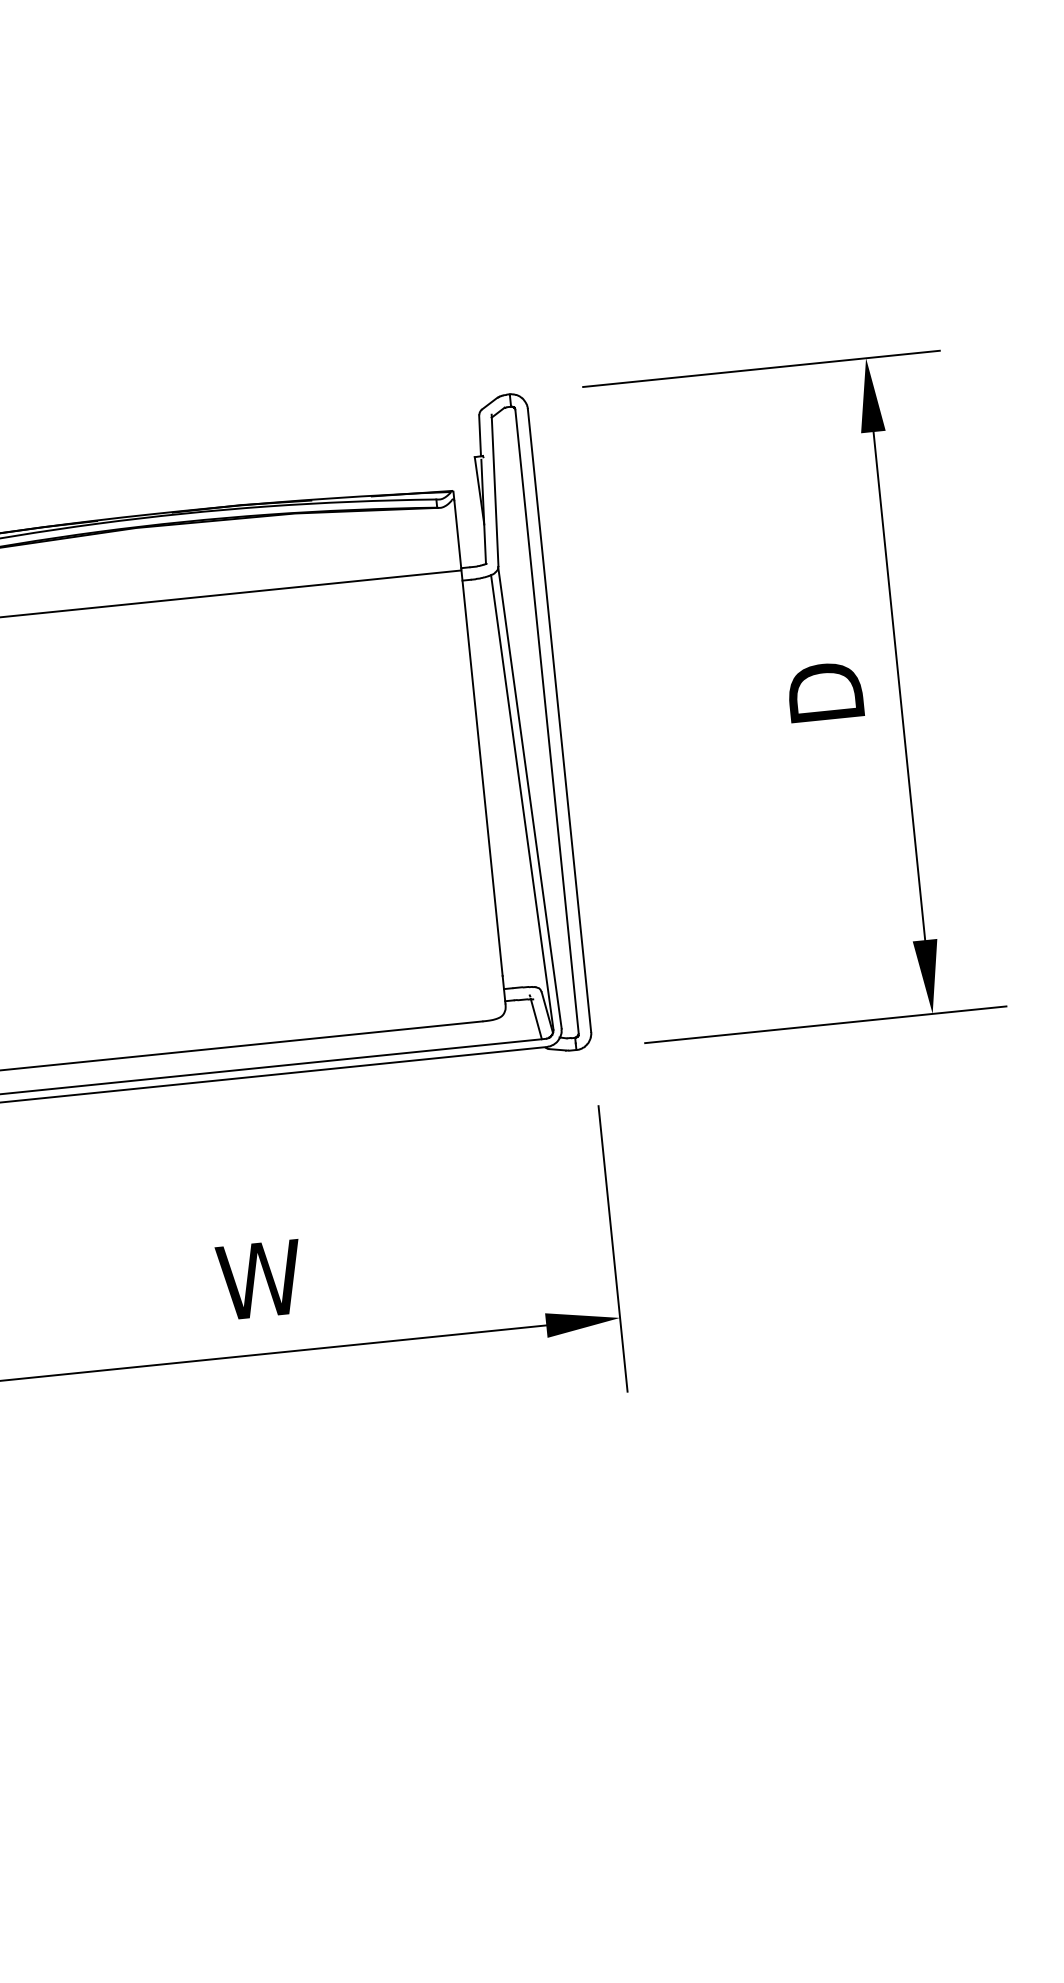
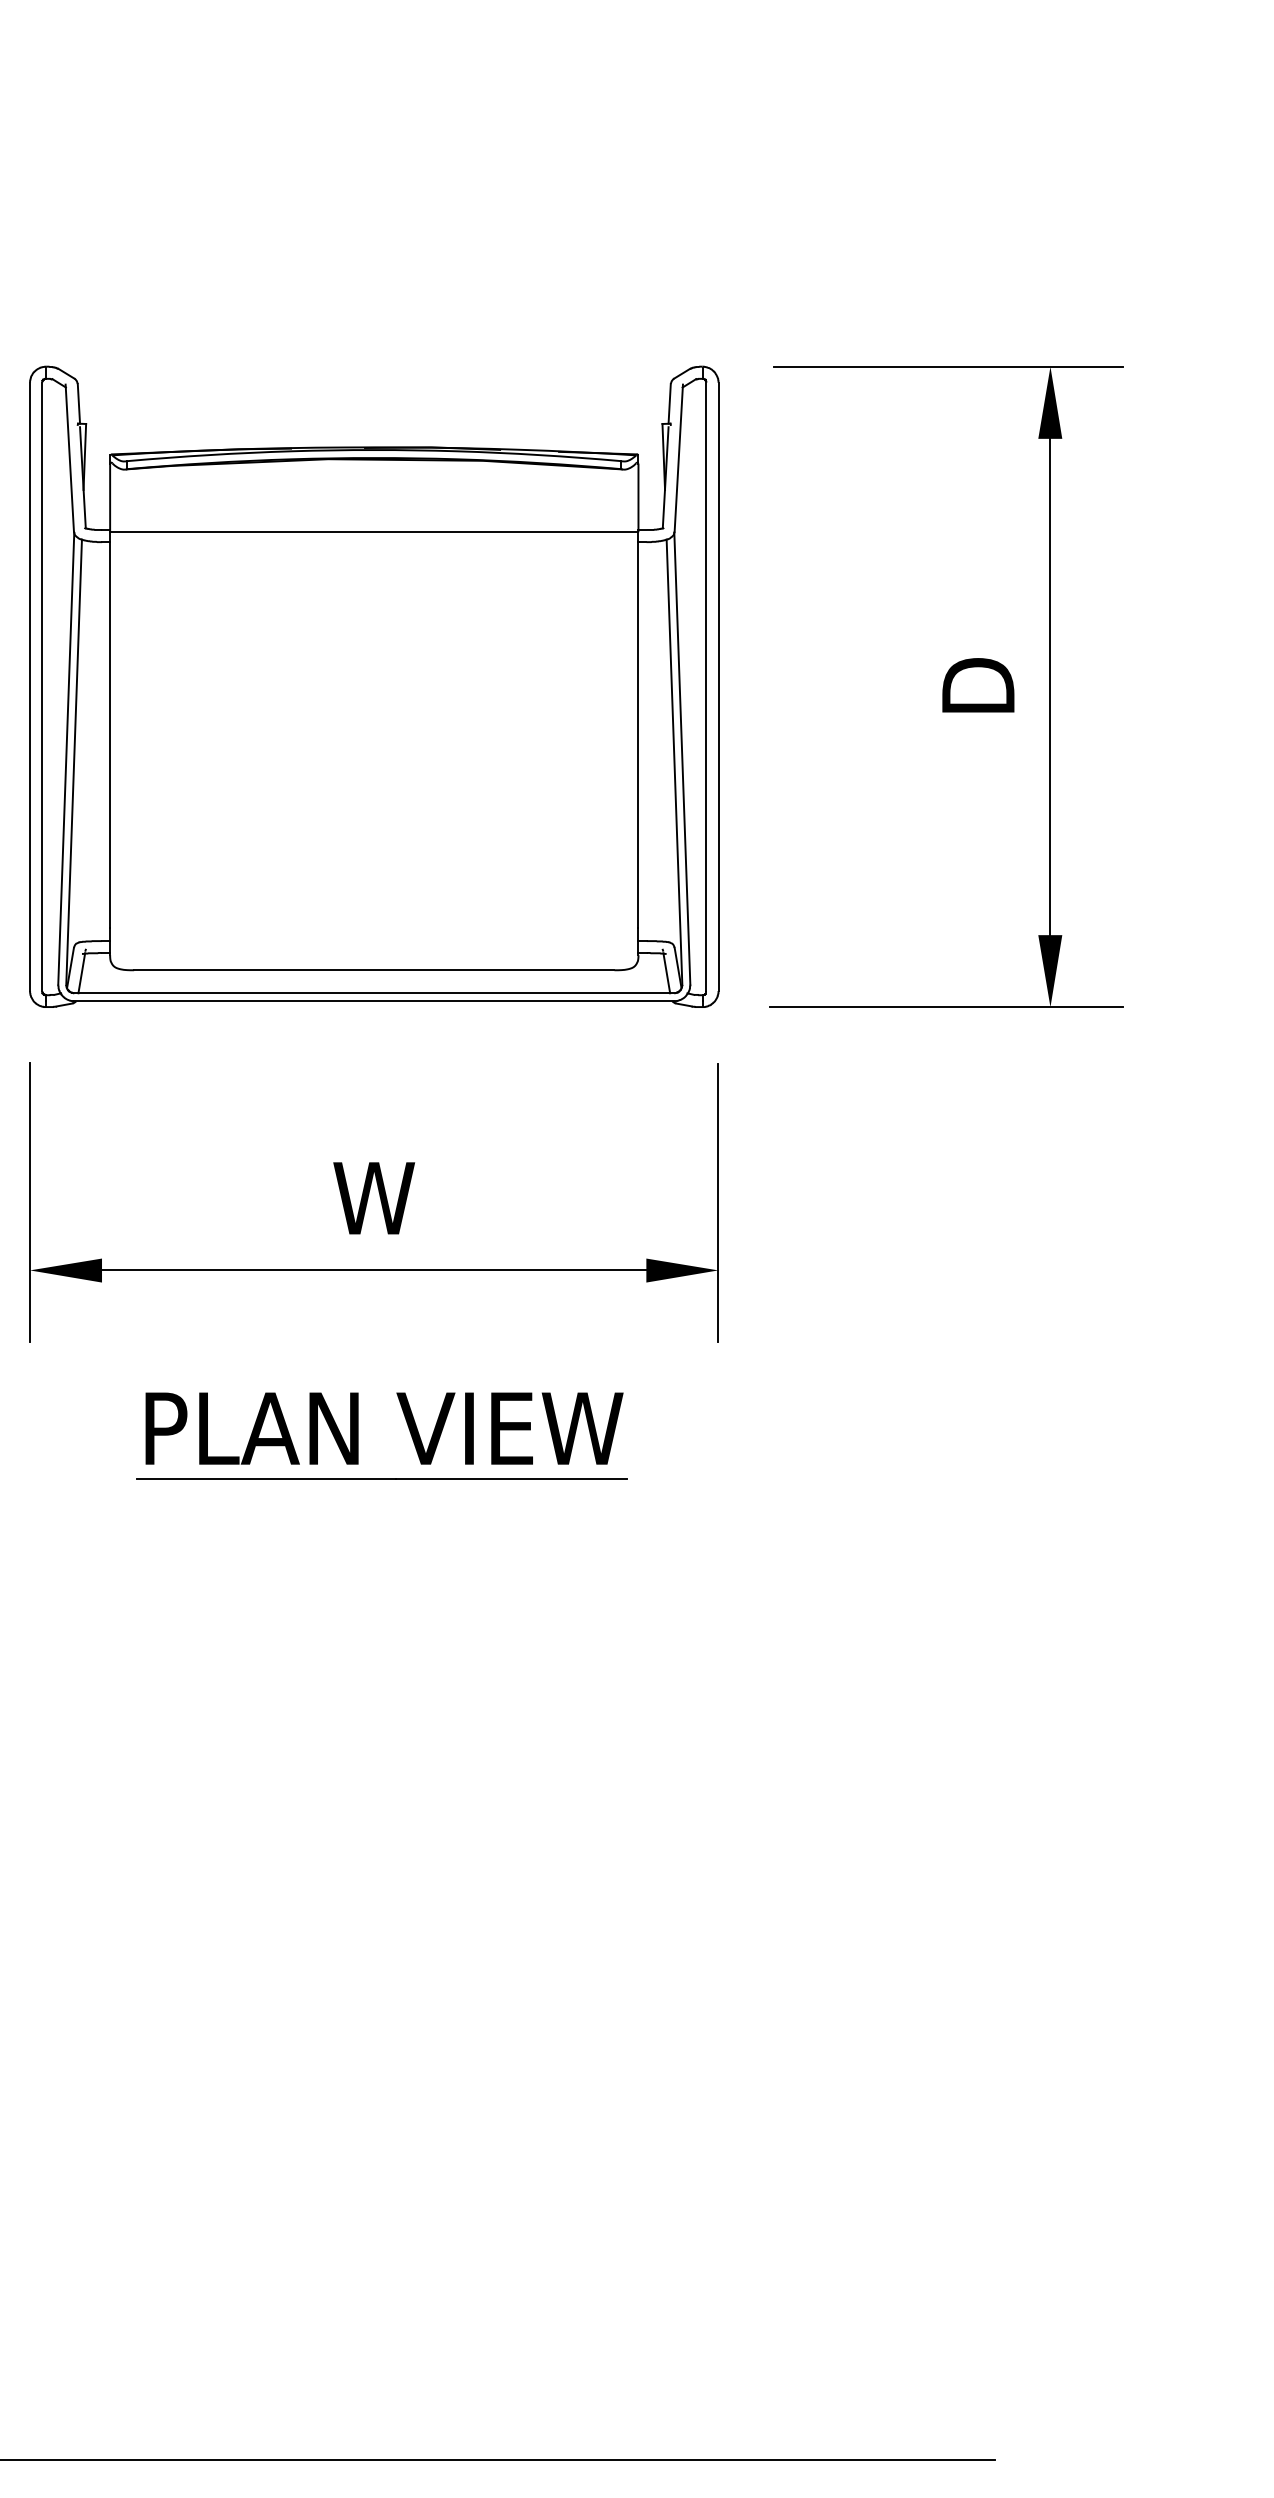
part: (268, 1524) -> (358, 1435), added

